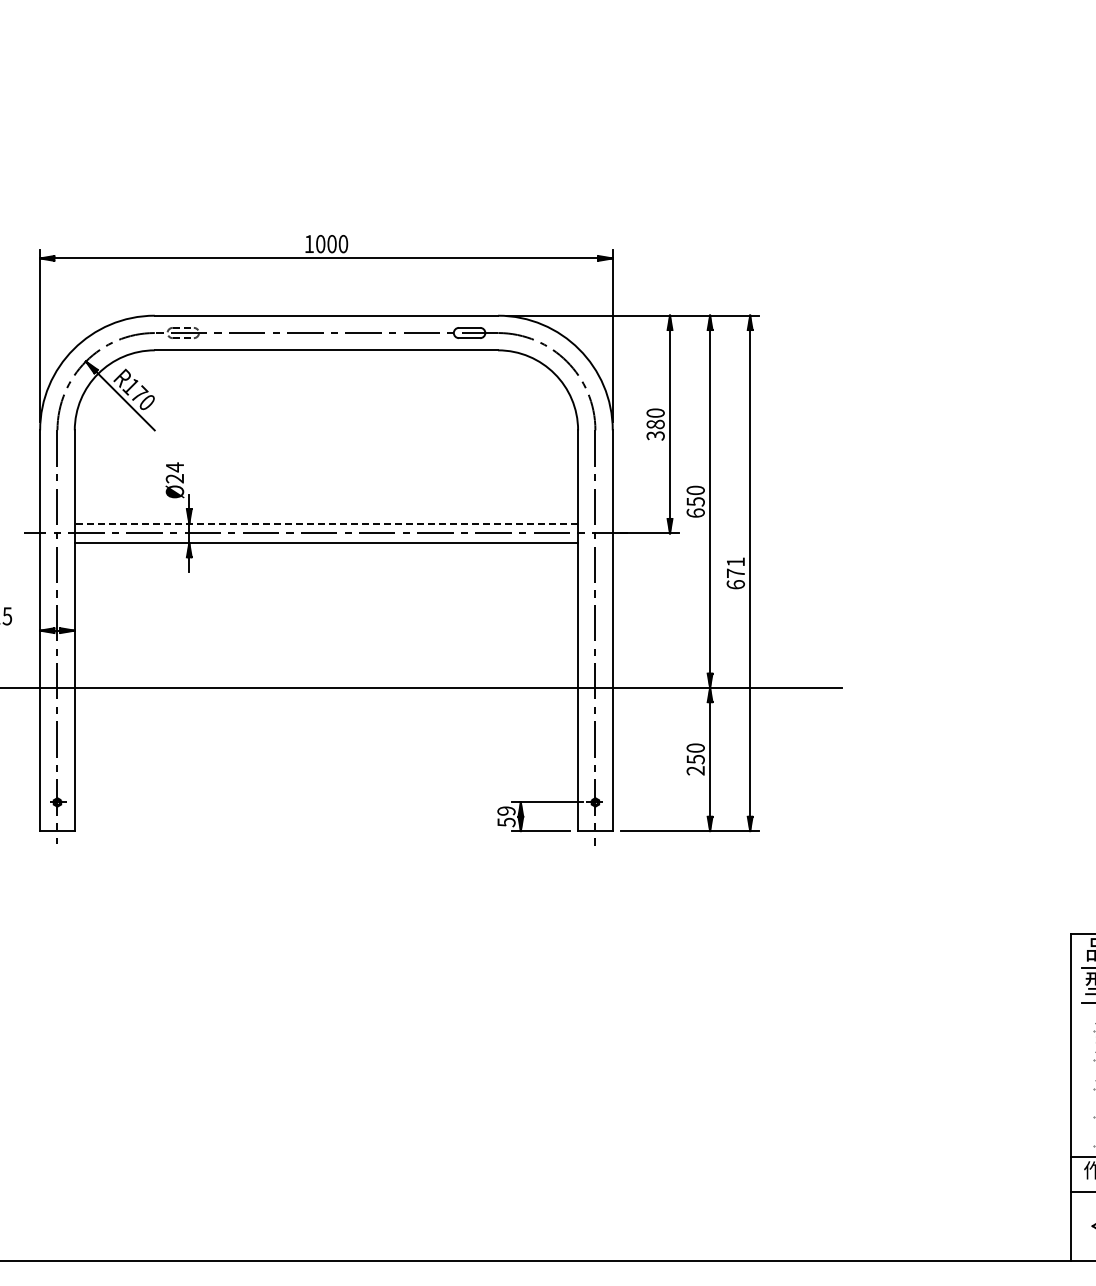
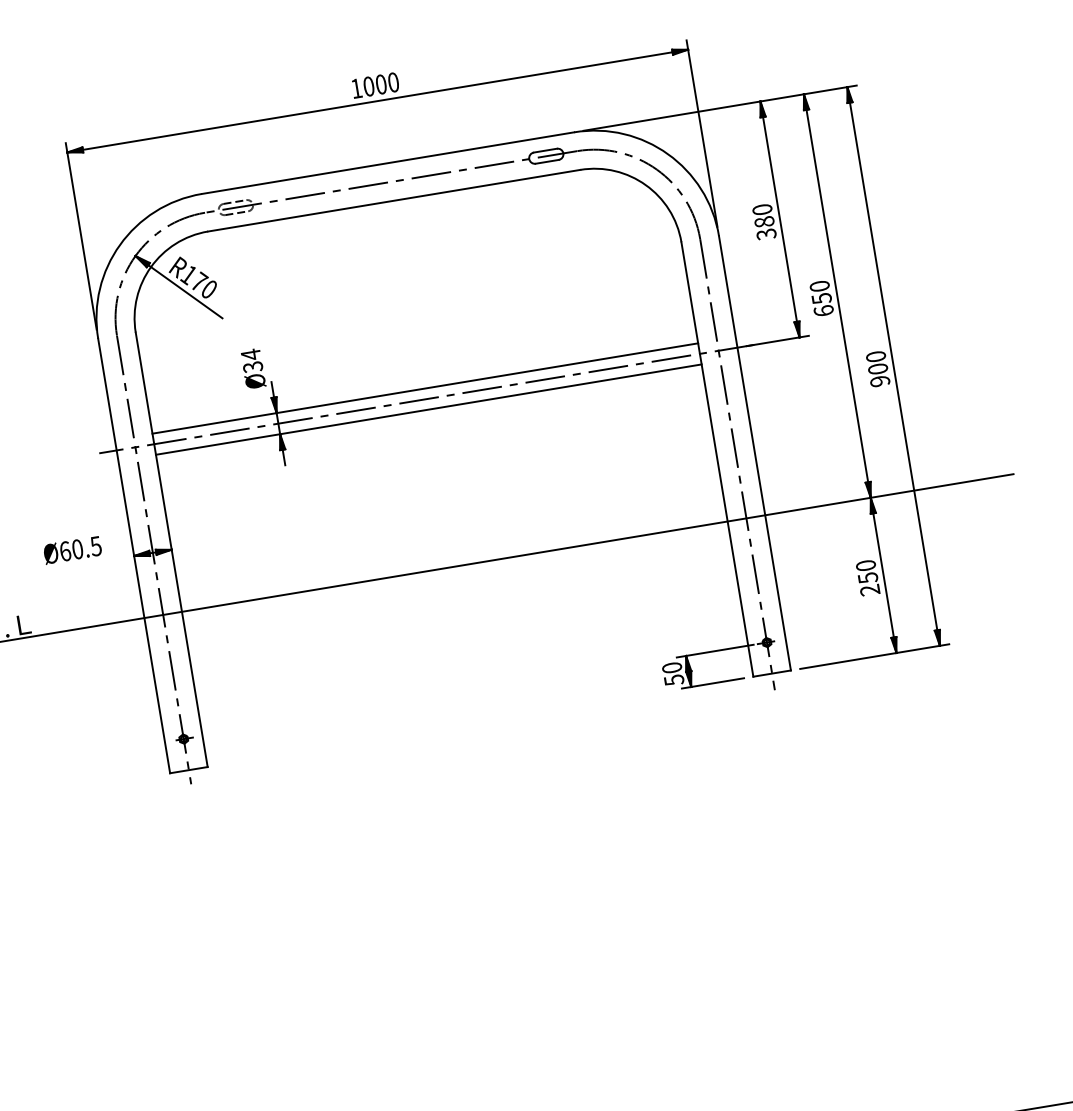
text: (175, 478) -> (253, 366), Ø24 -> Ø34
line: (326, 523) -> (425, 388), dashed -> solid
text: (735, 573) -> (877, 369), 671 -> 900
text: (506, 810) -> (672, 667), 59 -> 50

